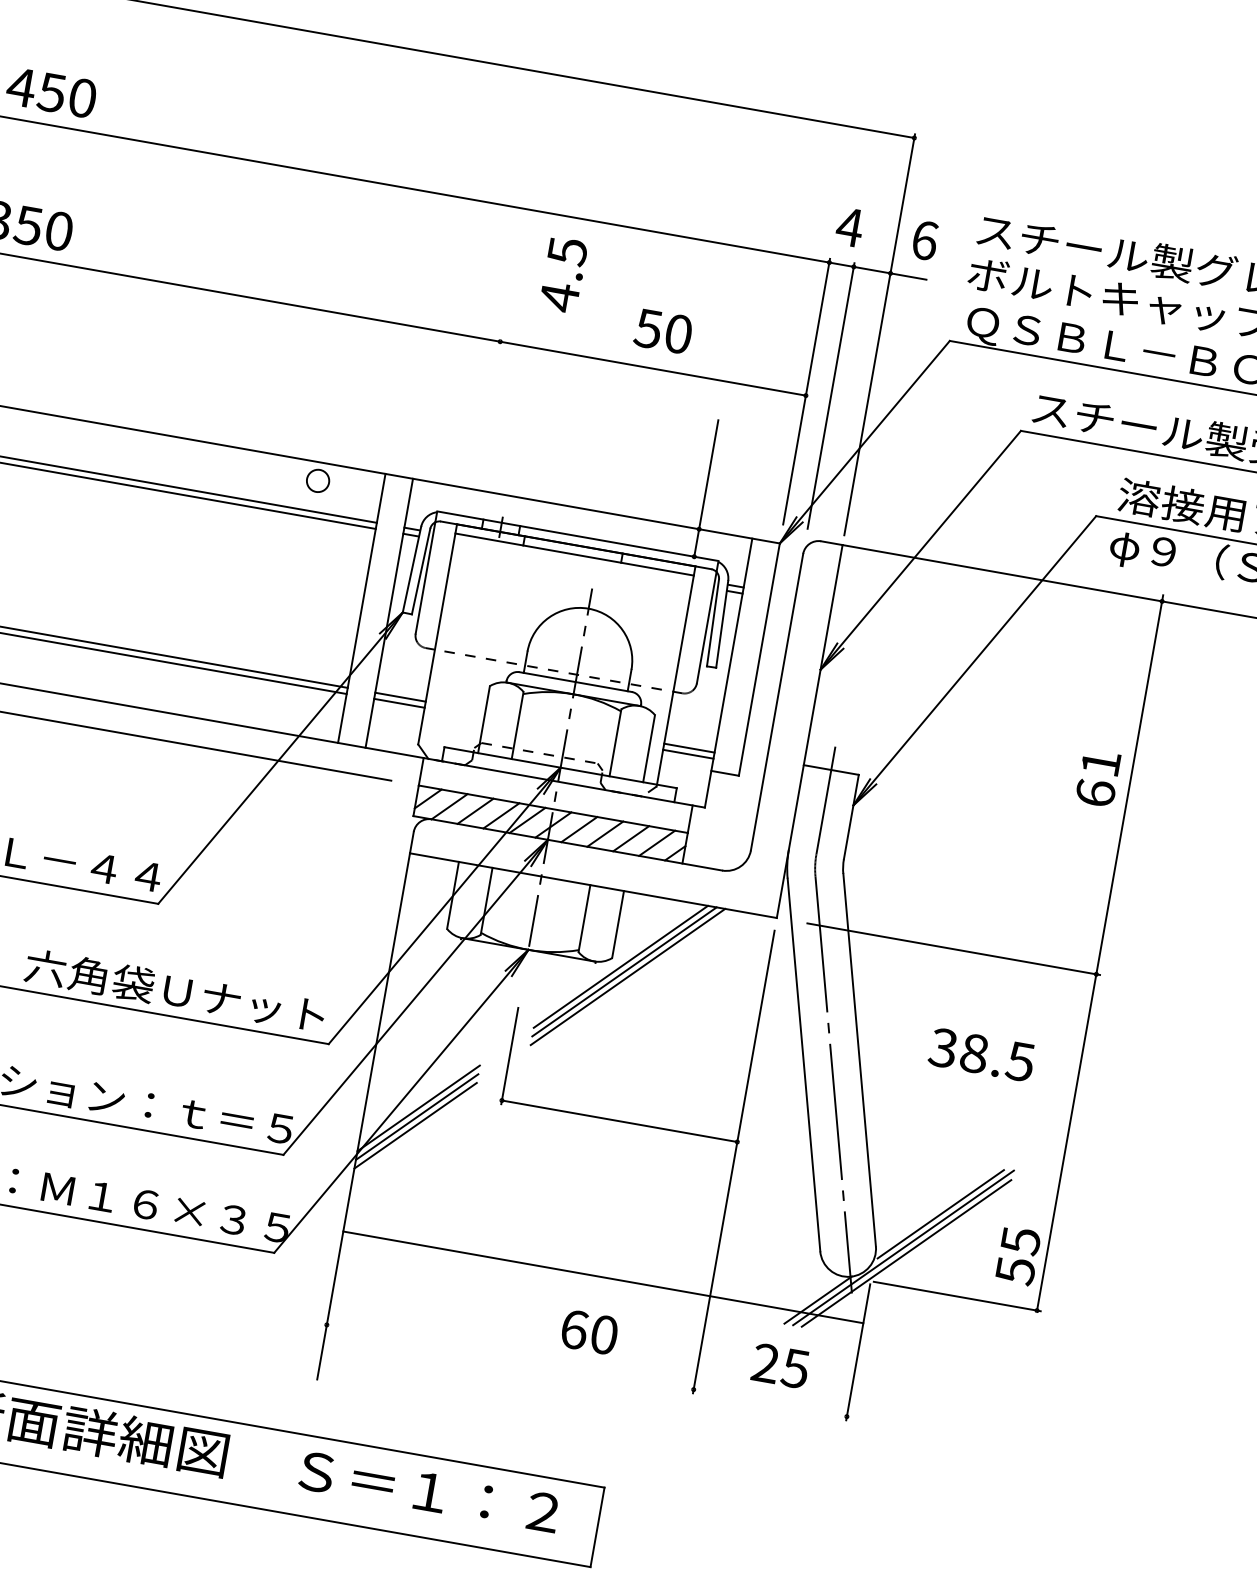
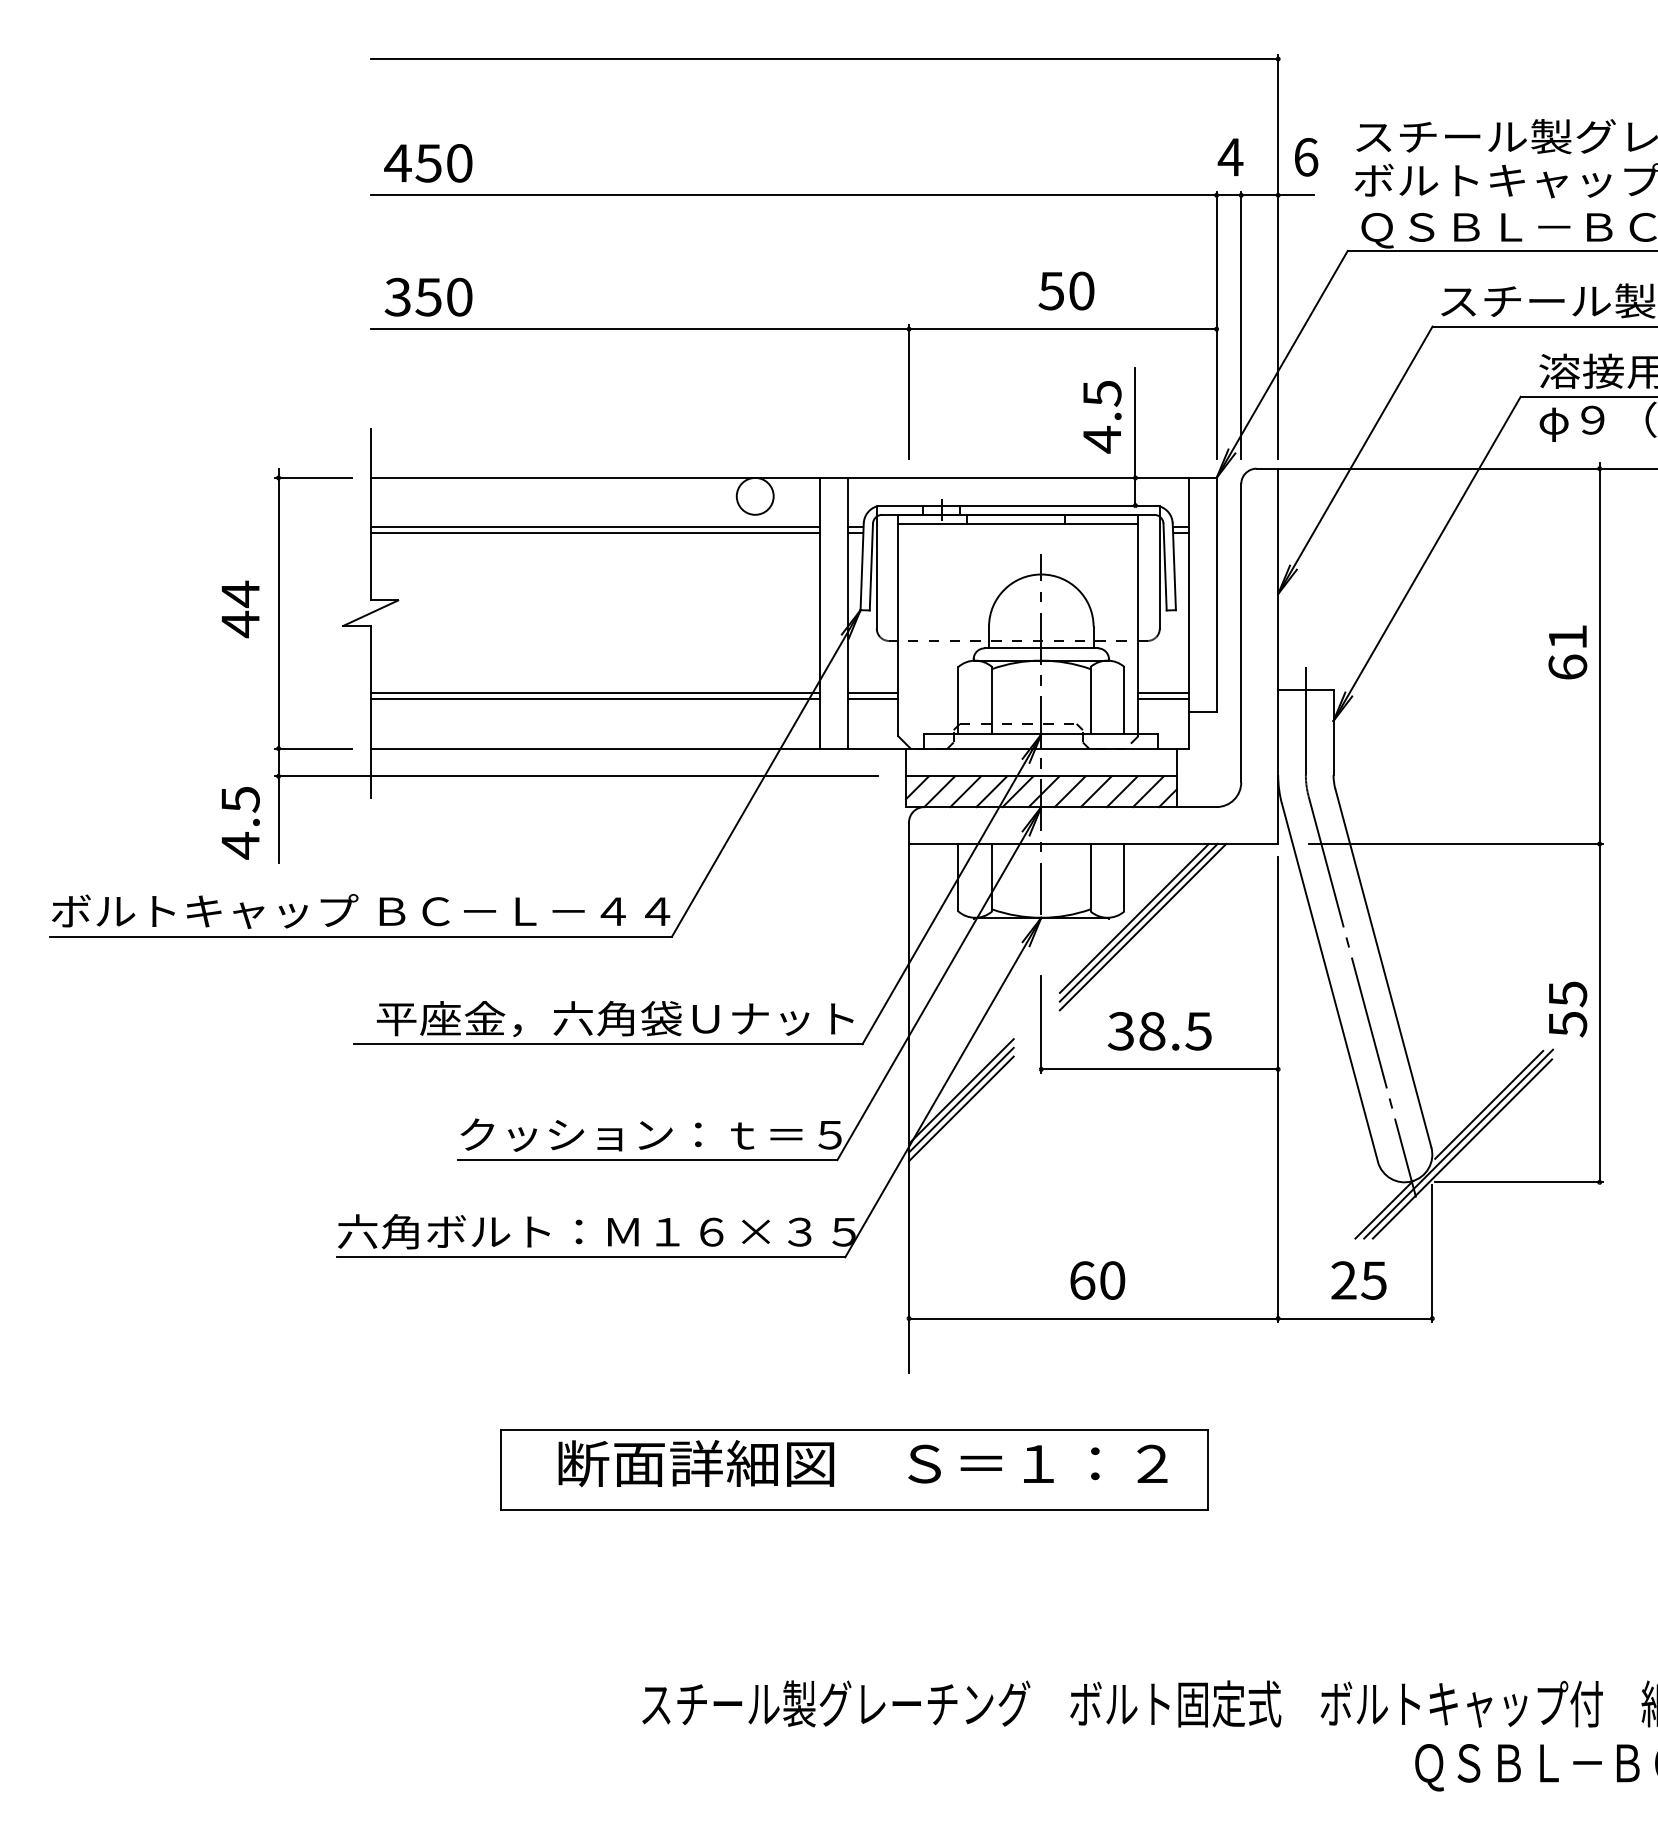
text: (563, 275) -> (1102, 417), moved
line: (489, 403) -> (909, 391), added
circle: (317, 479) -> (754, 495), size x1.67
text: (981, 1055) -> (1159, 1031), moved
text: (1018, 1256) -> (1568, 1009), moved
line: (603, 1277) -> (1170, 1318), moved
text: (589, 1332) -> (1097, 1280), moved

